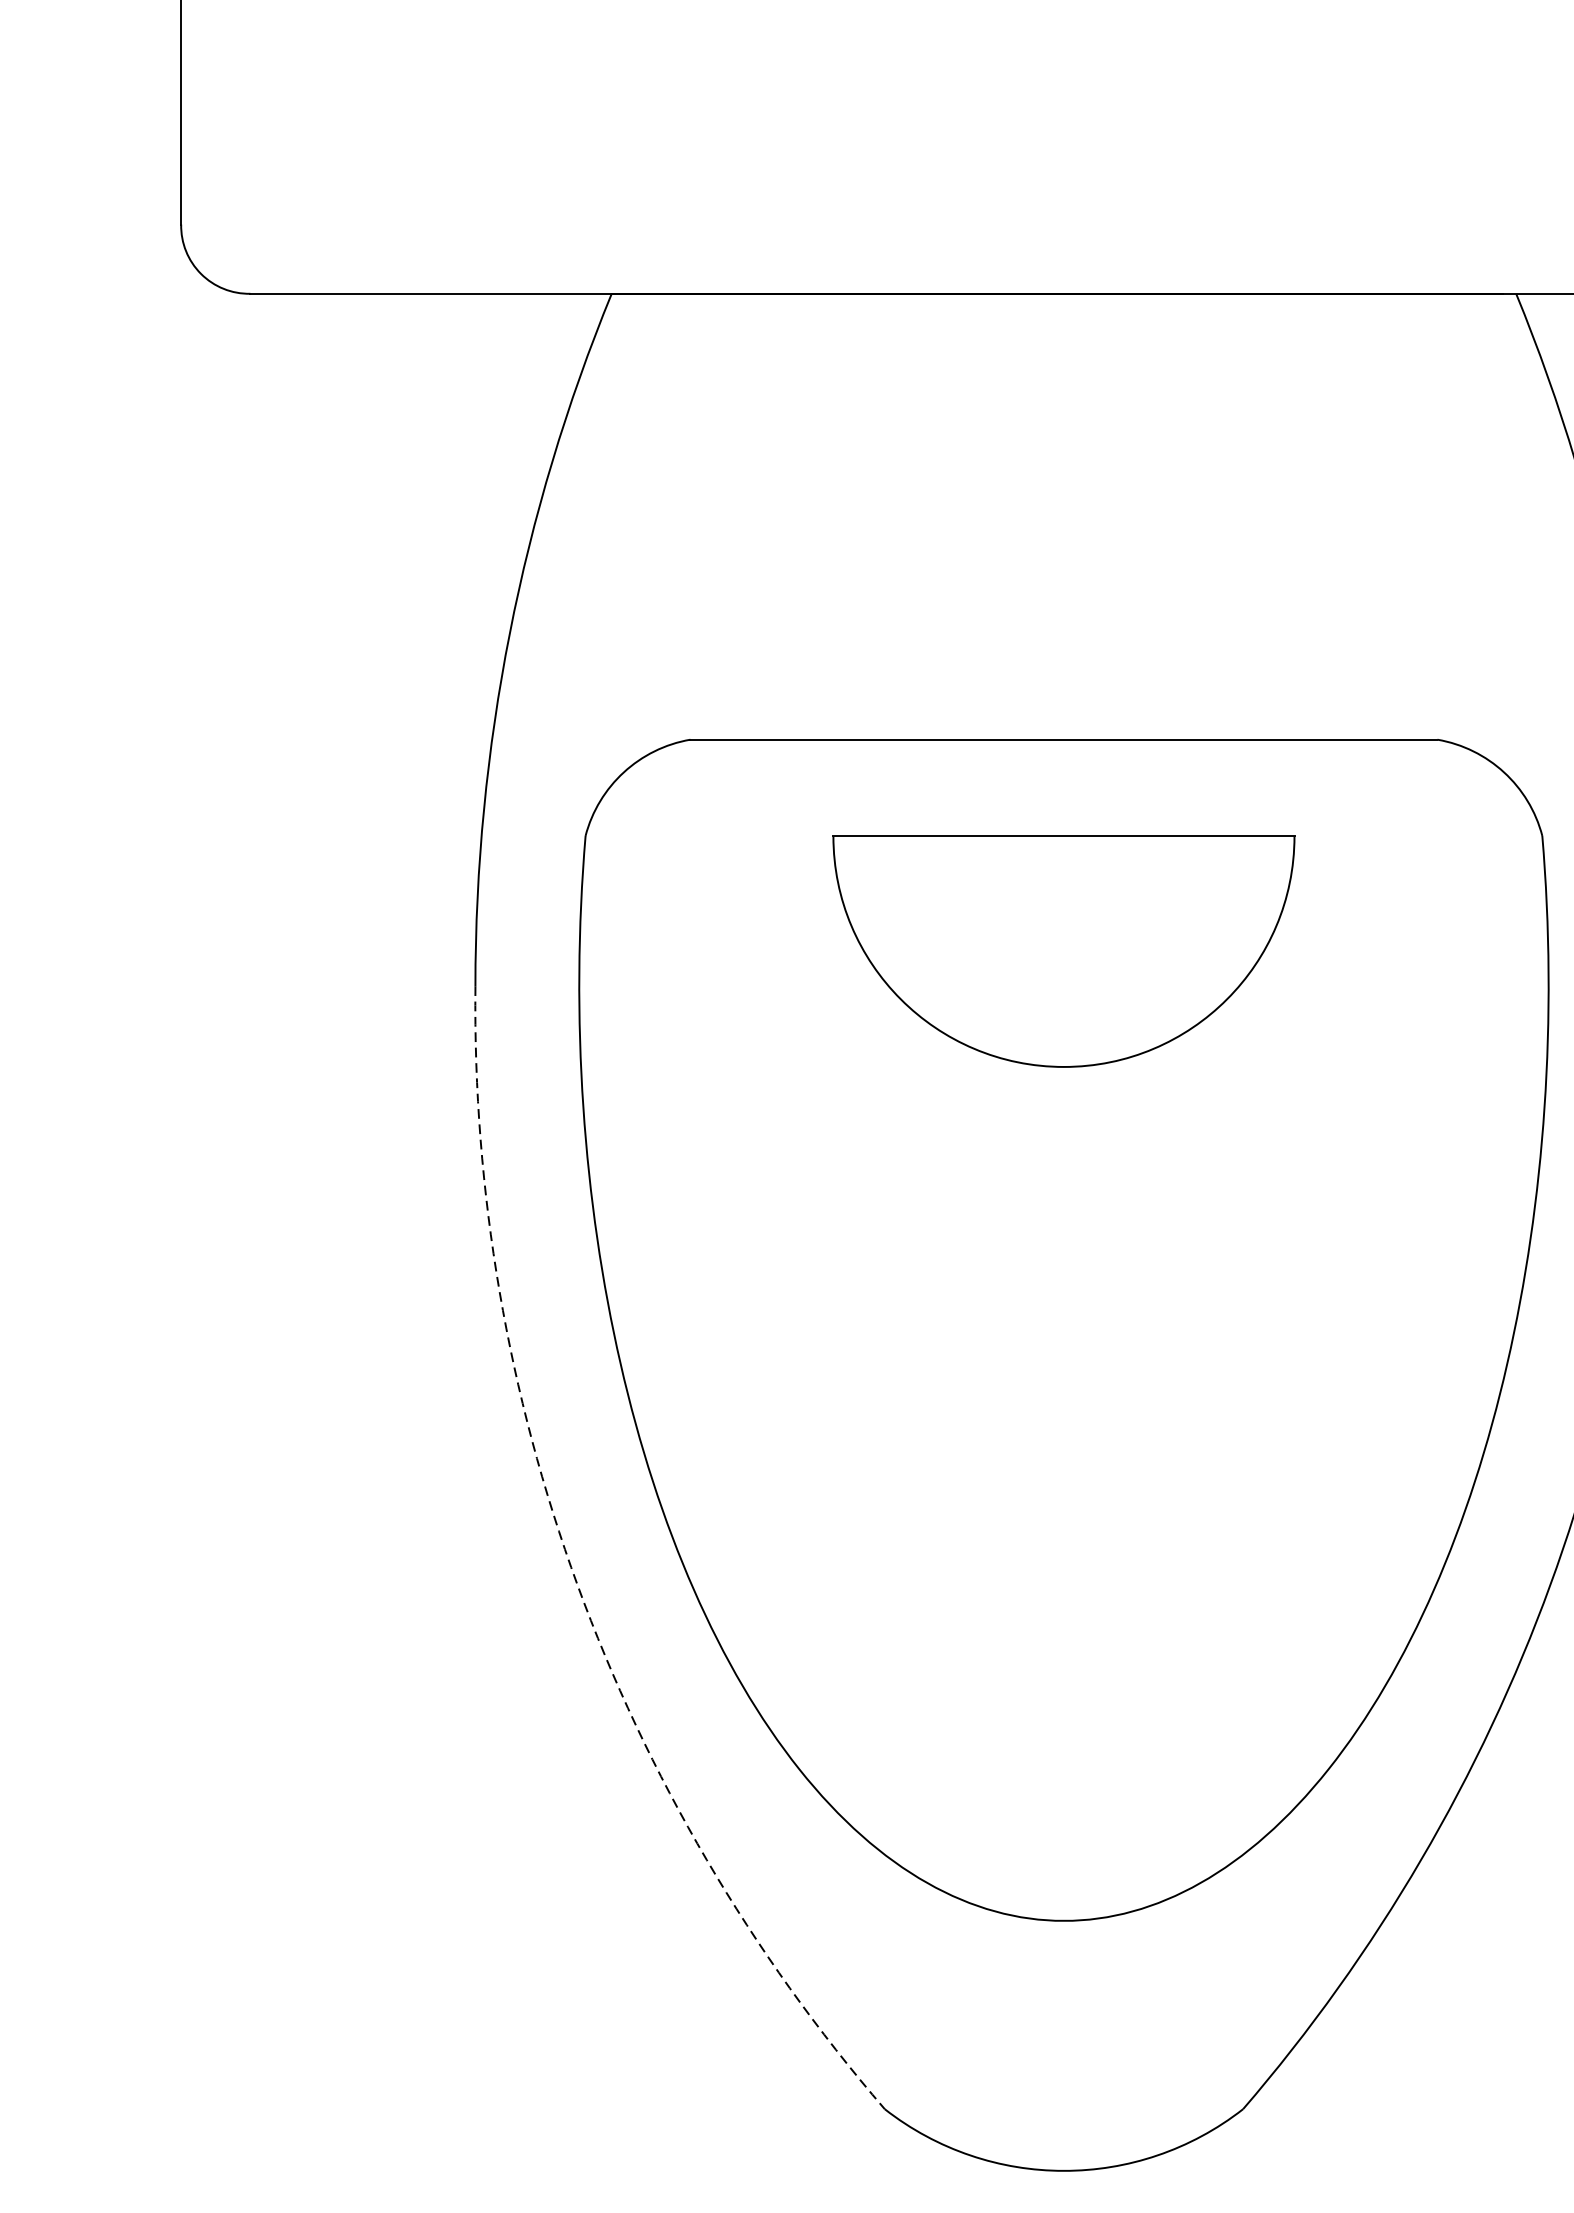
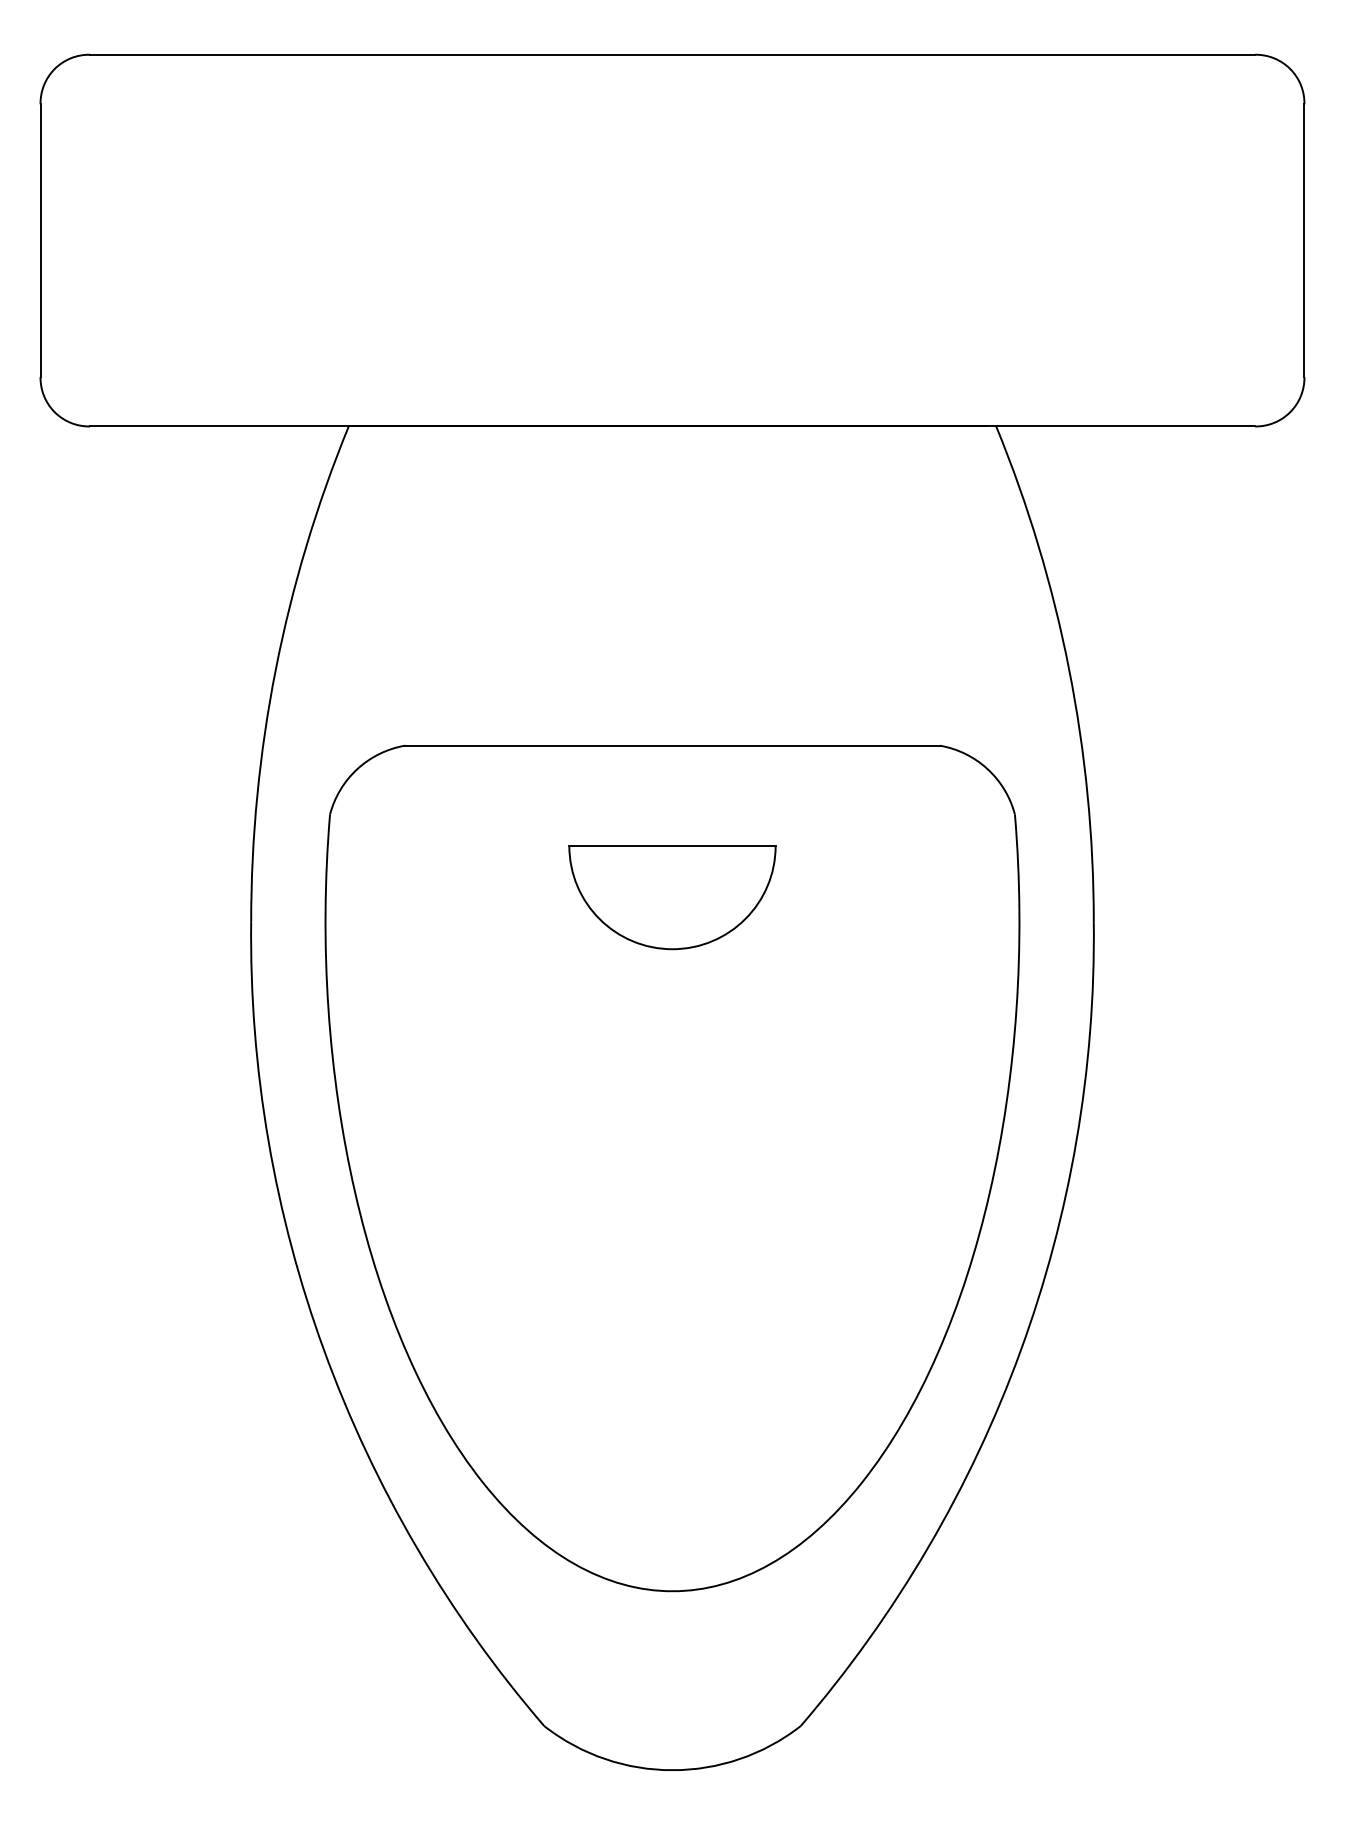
part: (1063, 951) -> (672, 897), size x0.62
arc: (577, 1584) -> (324, 1350), dashed -> solid

